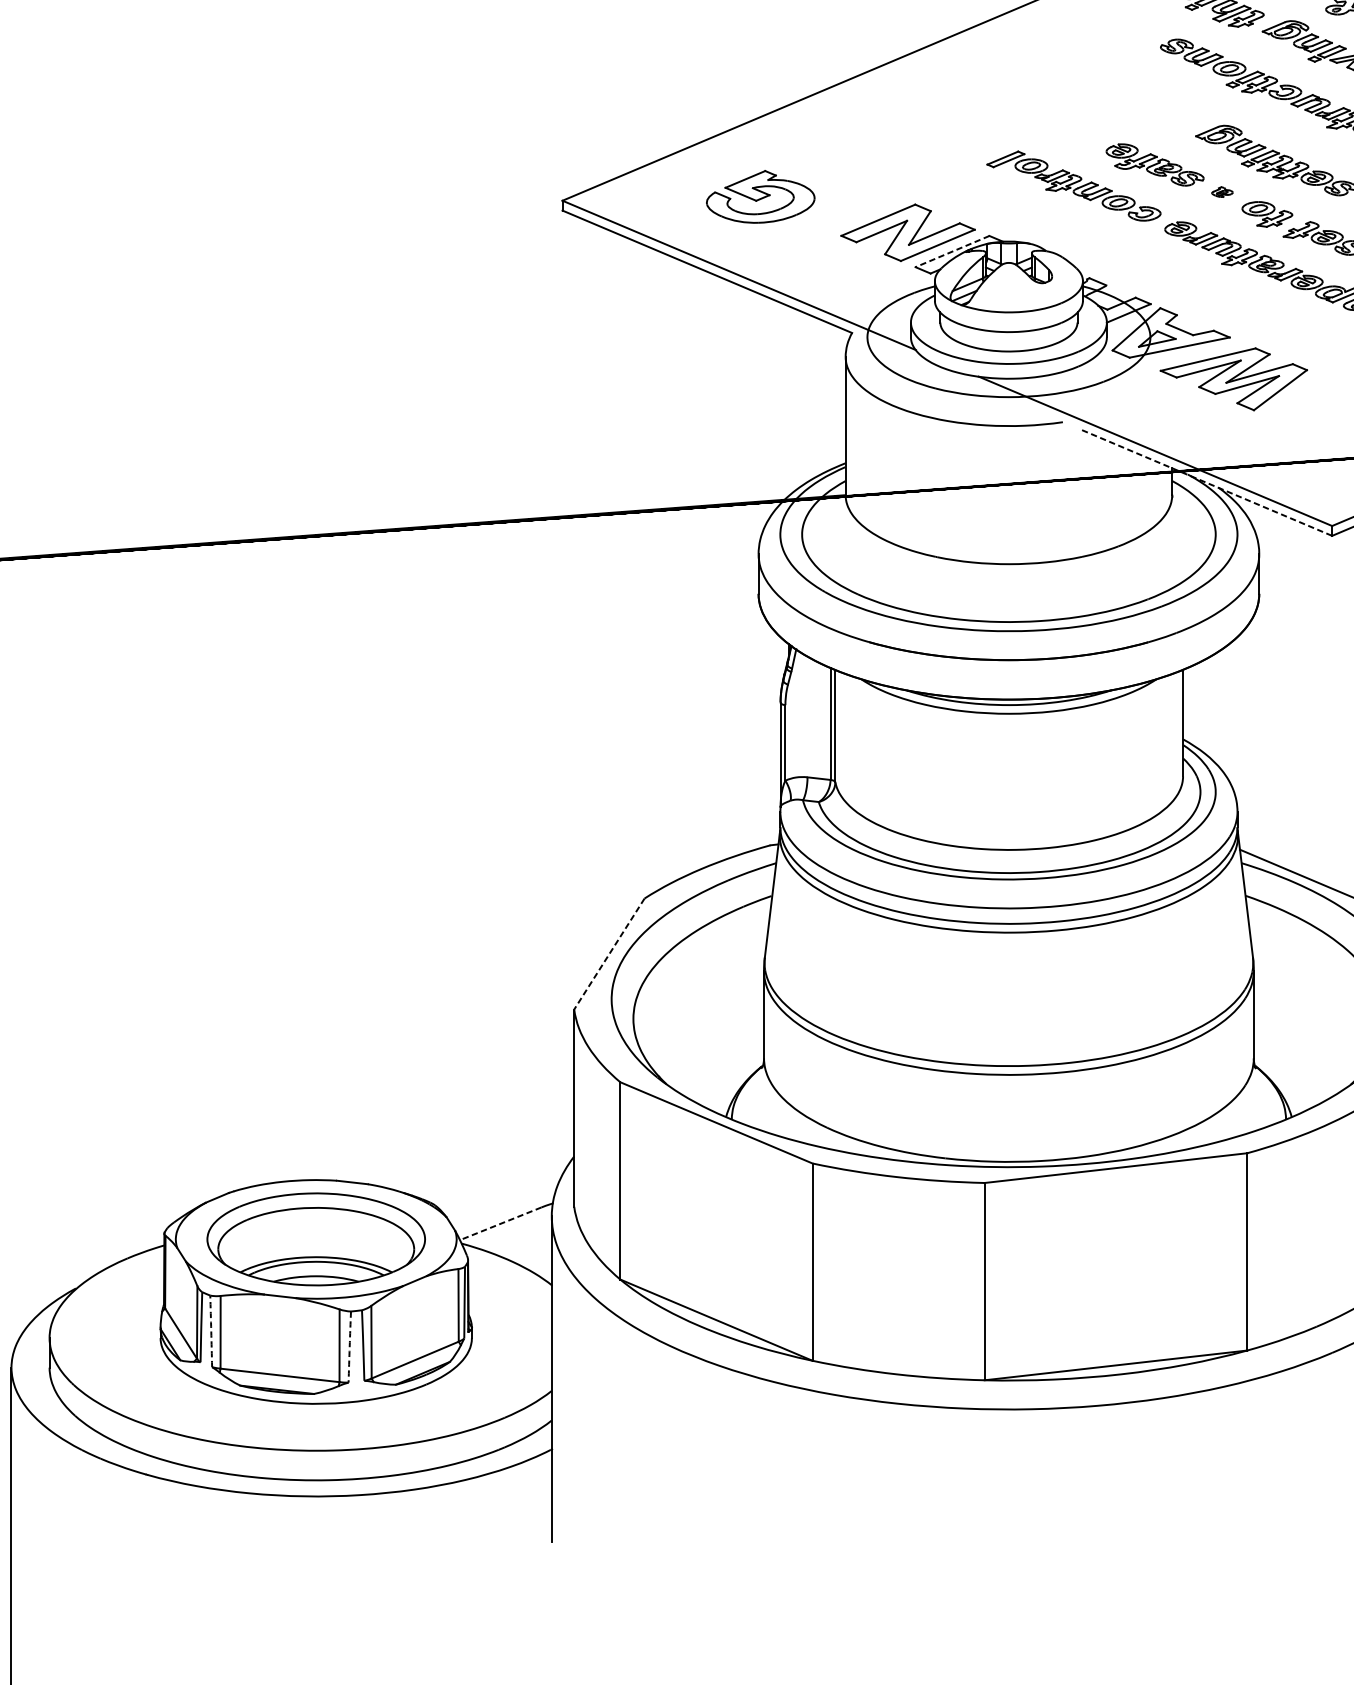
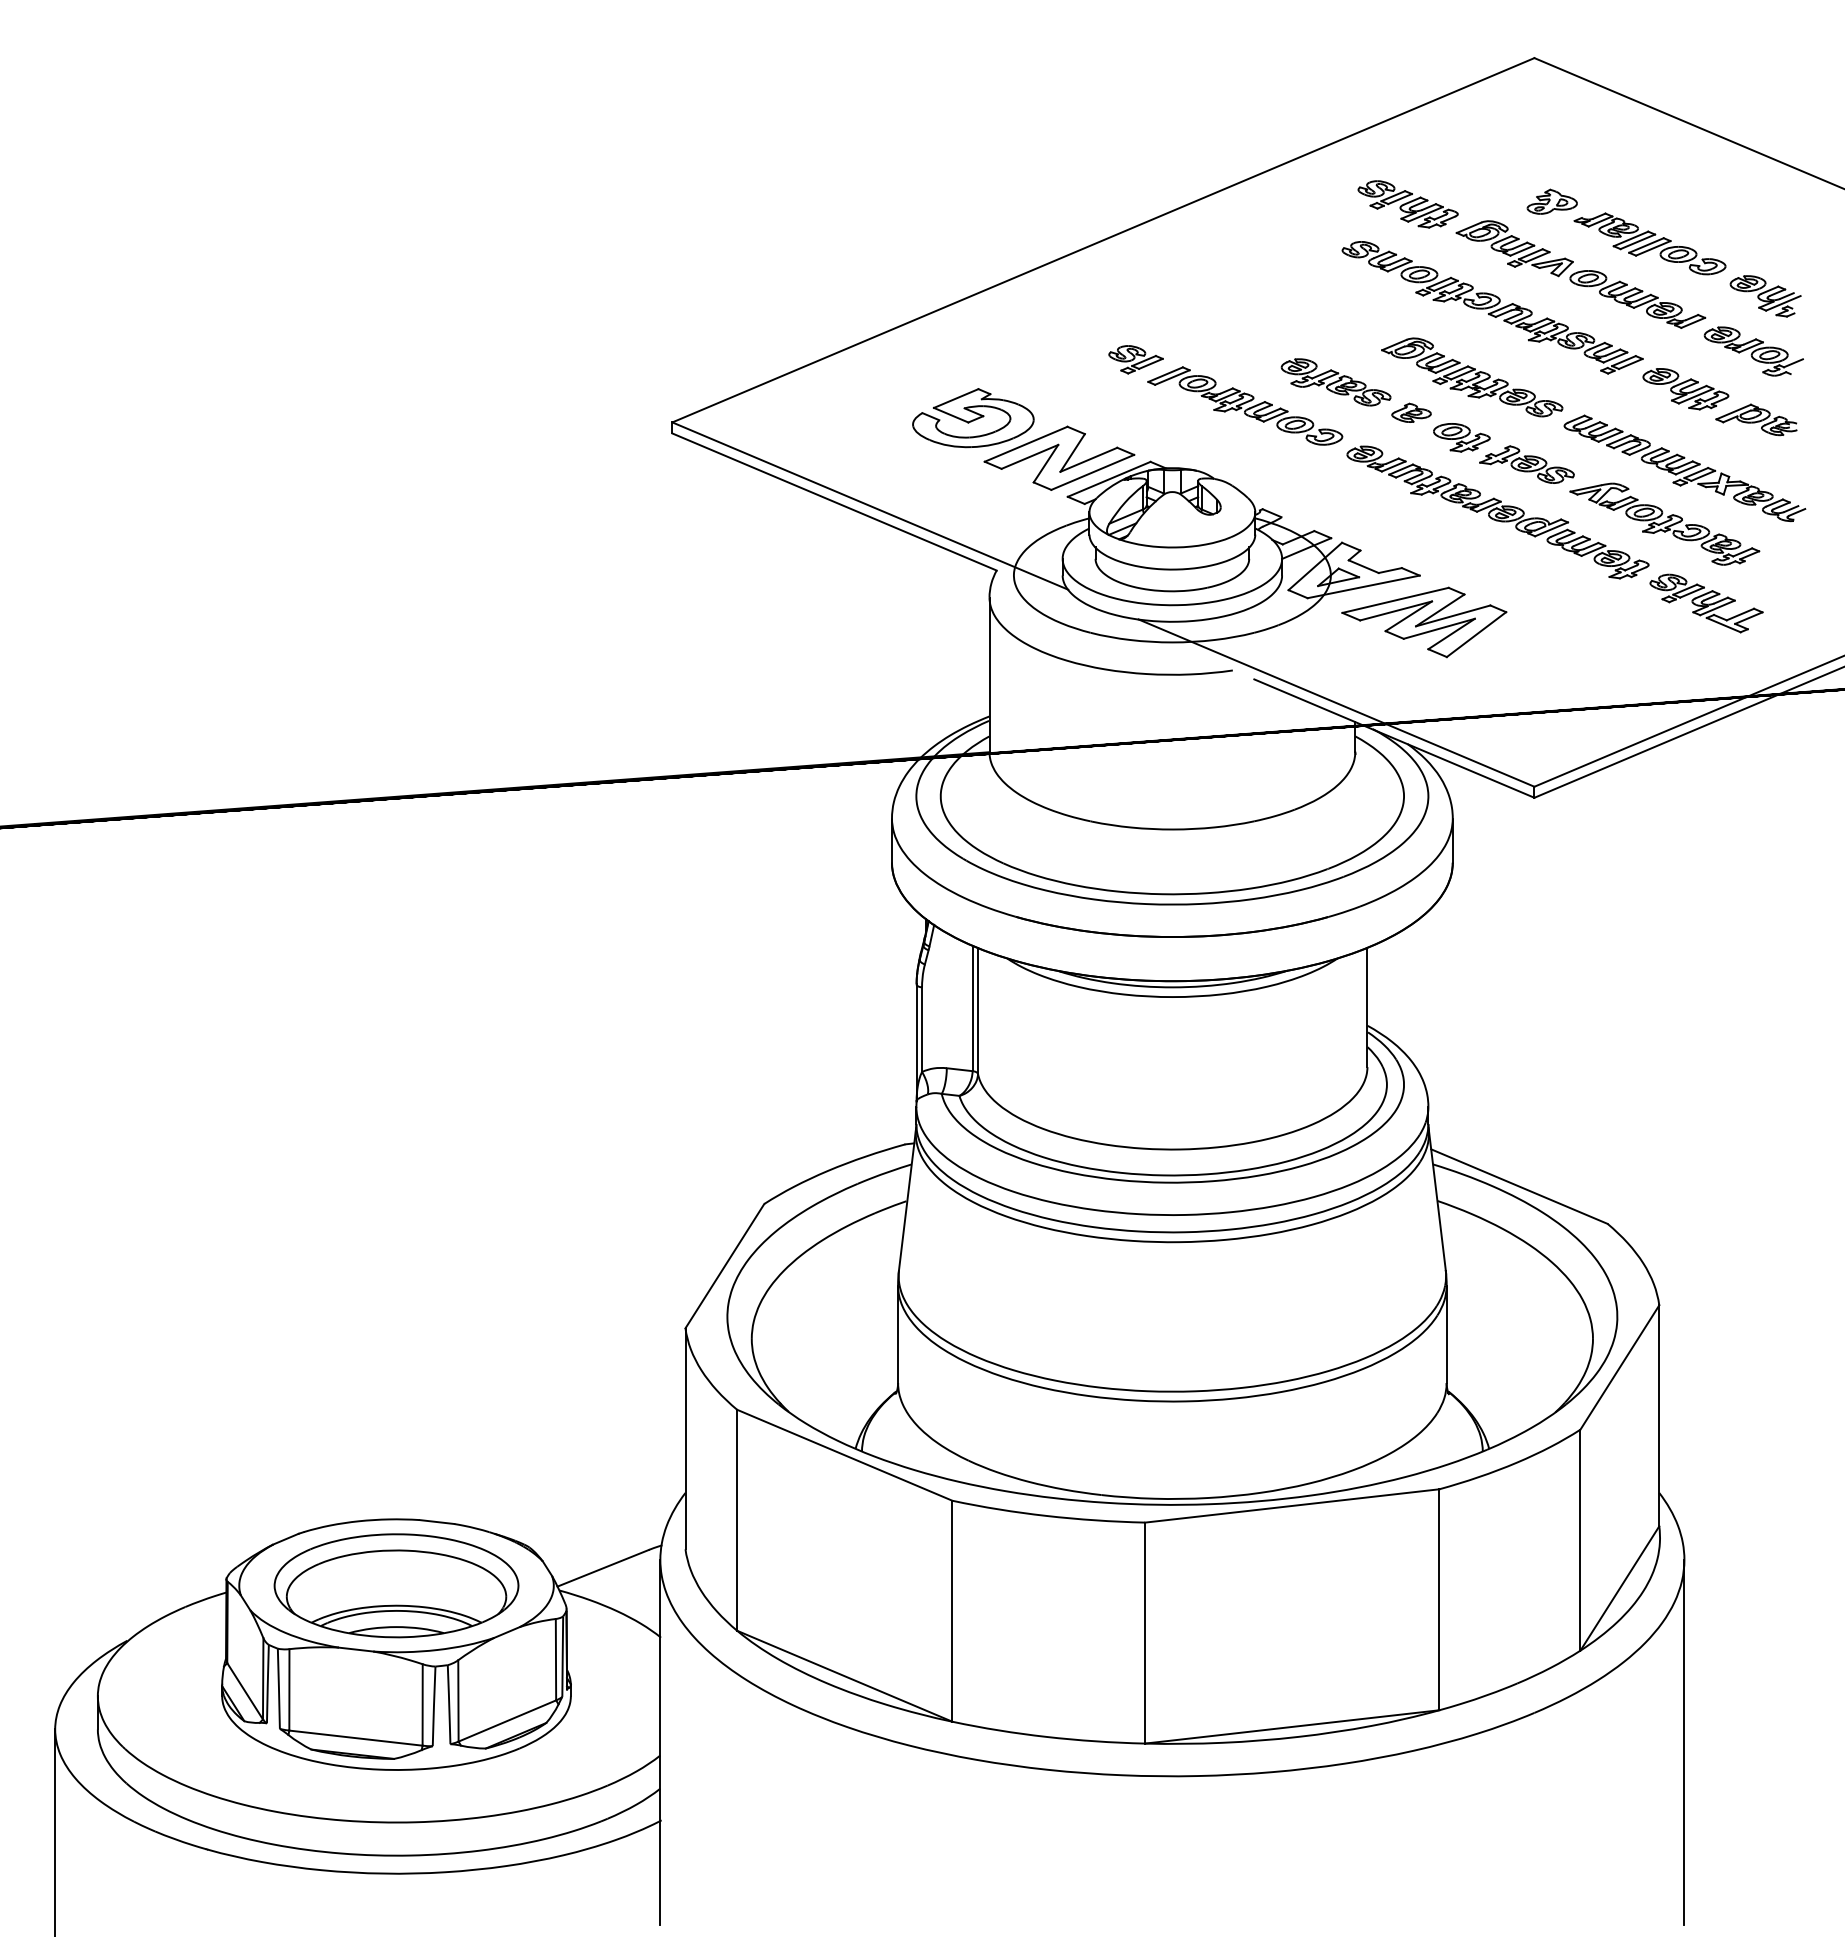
part: (975, 144) -> (1135, 359), added
part: (1222, 191) -> (1411, 412), size x1.67
part: (760, 197) -> (973, 418), moved
line: (952, 251) -> (1109, 479), dashed -> solid
line: (1207, 482) -> (1394, 738), dashed -> solid
line: (609, 954) -> (724, 1266), dashed -> solid
line: (500, 1223) -> (602, 1568), dashed -> solid
arc: (210, 1331) -> (278, 1688), dashed -> solid
arc: (350, 1347) -> (434, 1706), dashed -> solid

